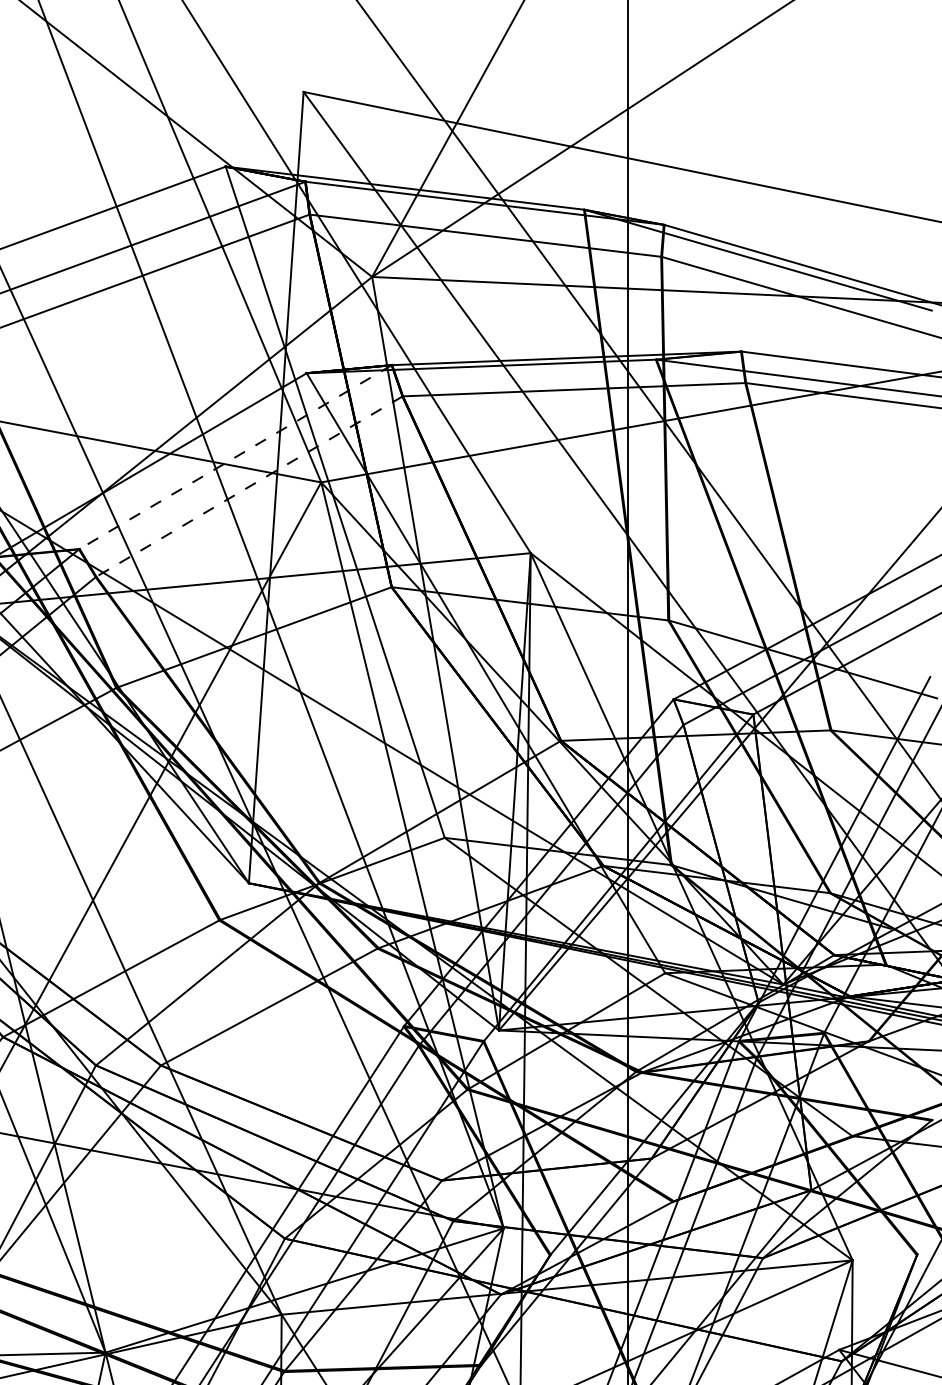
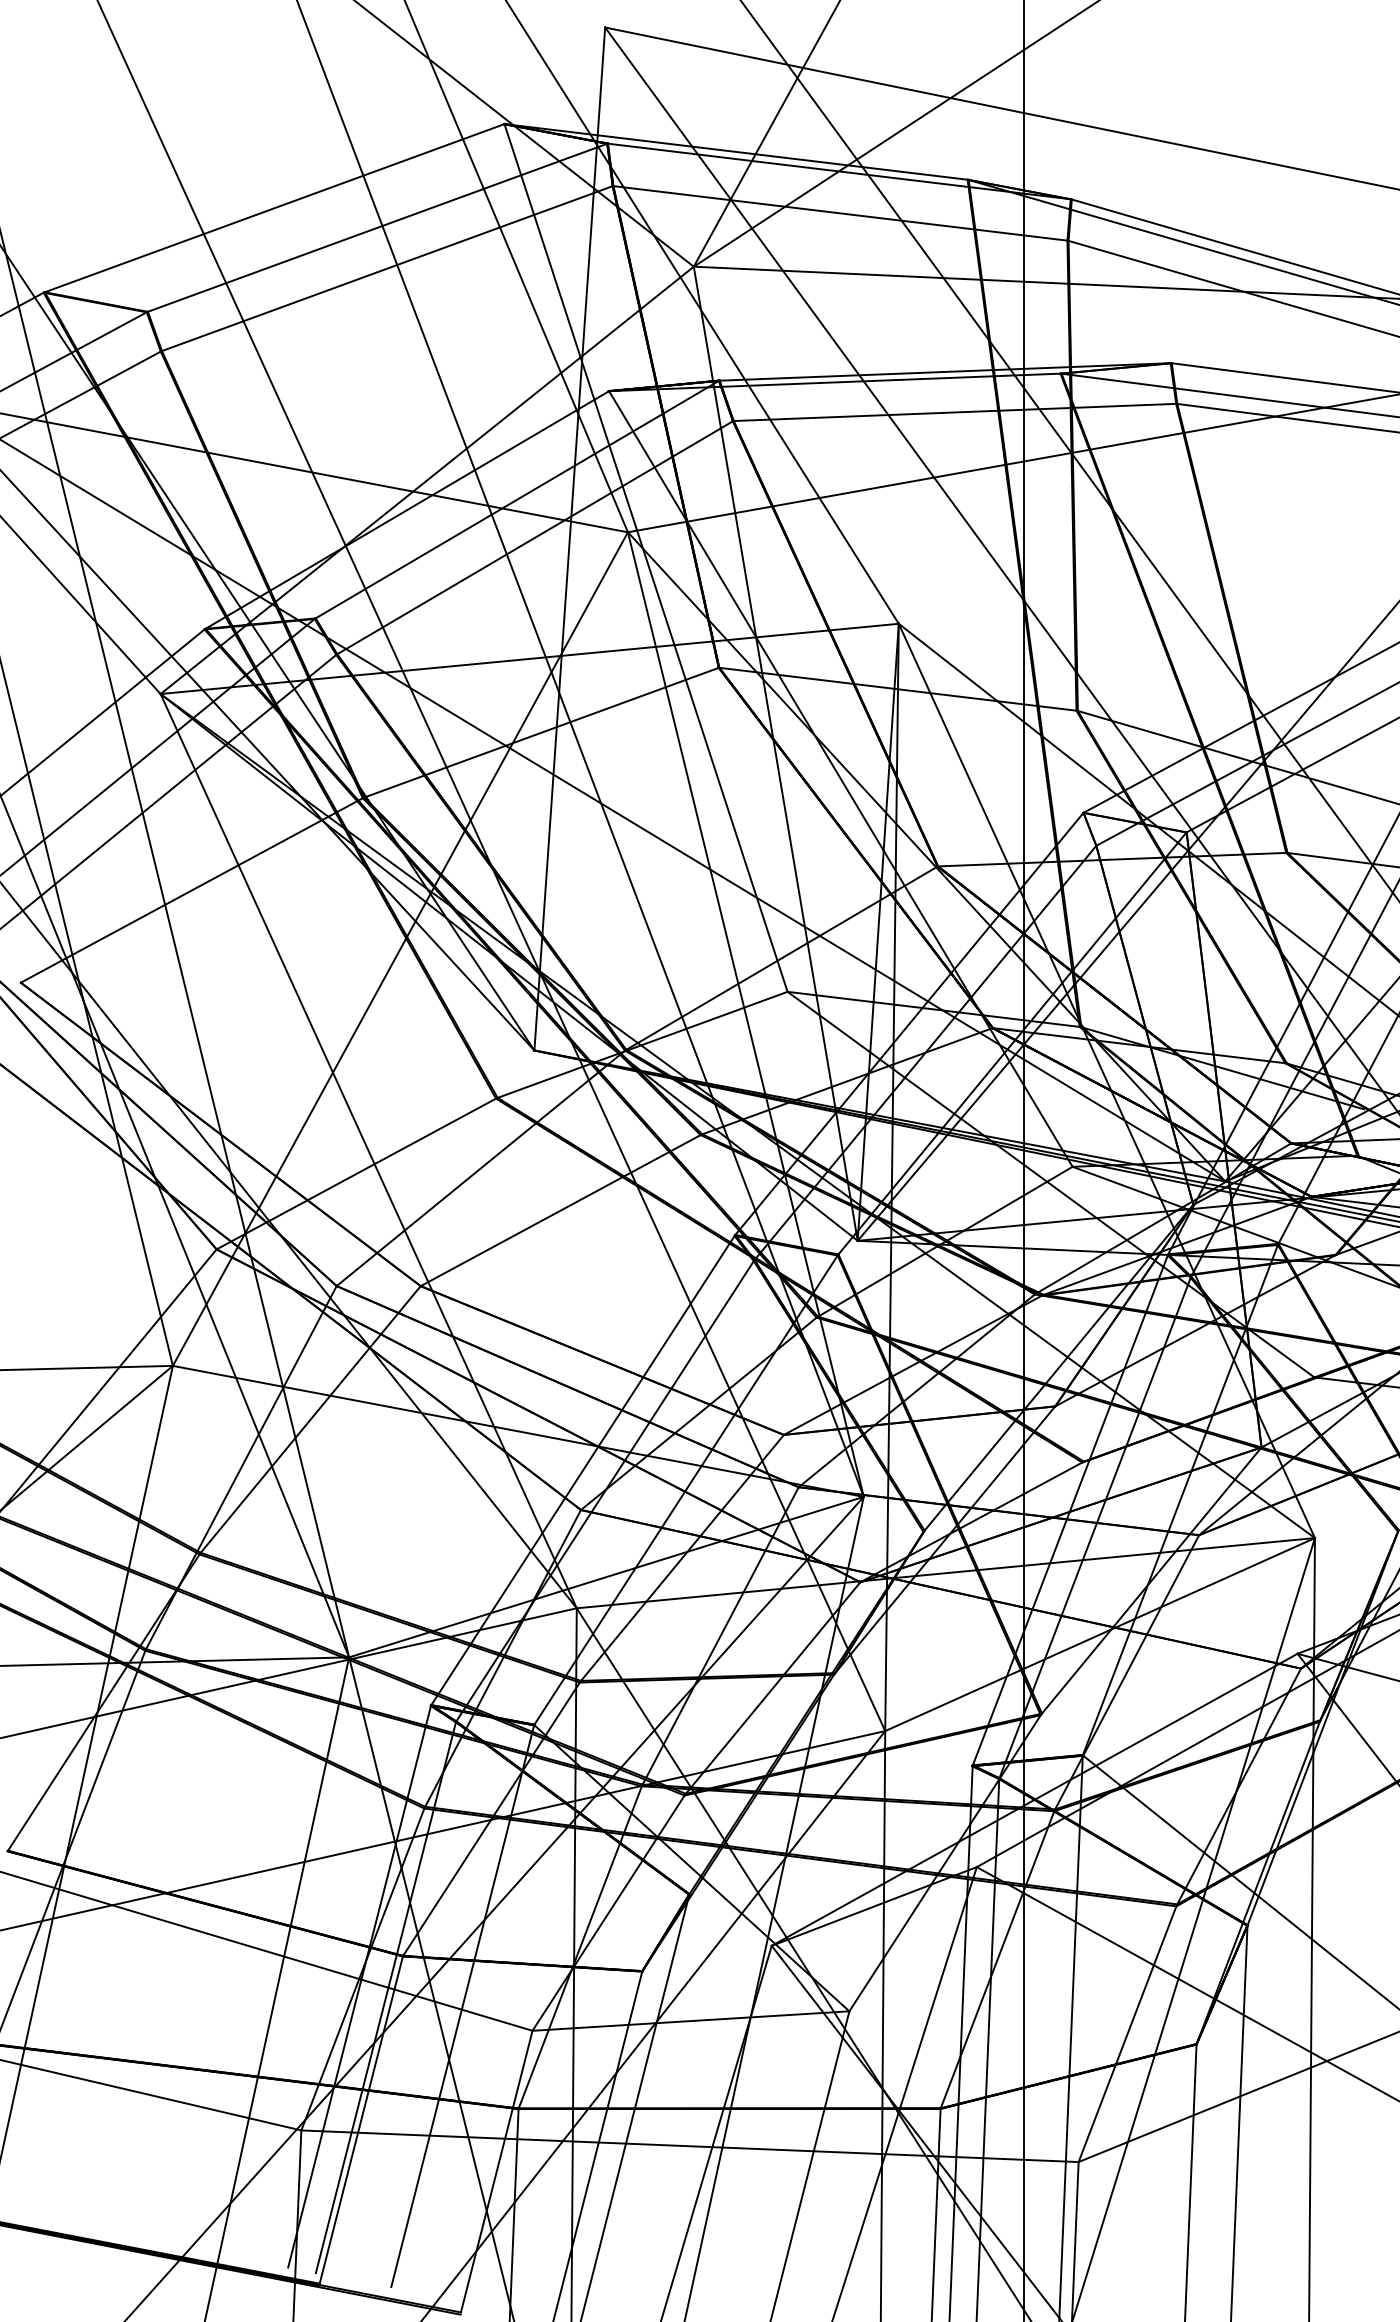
line: (235, 457) -> (516, 499), dashed -> solid
line: (249, 486) -> (535, 537), dashed -> solid

